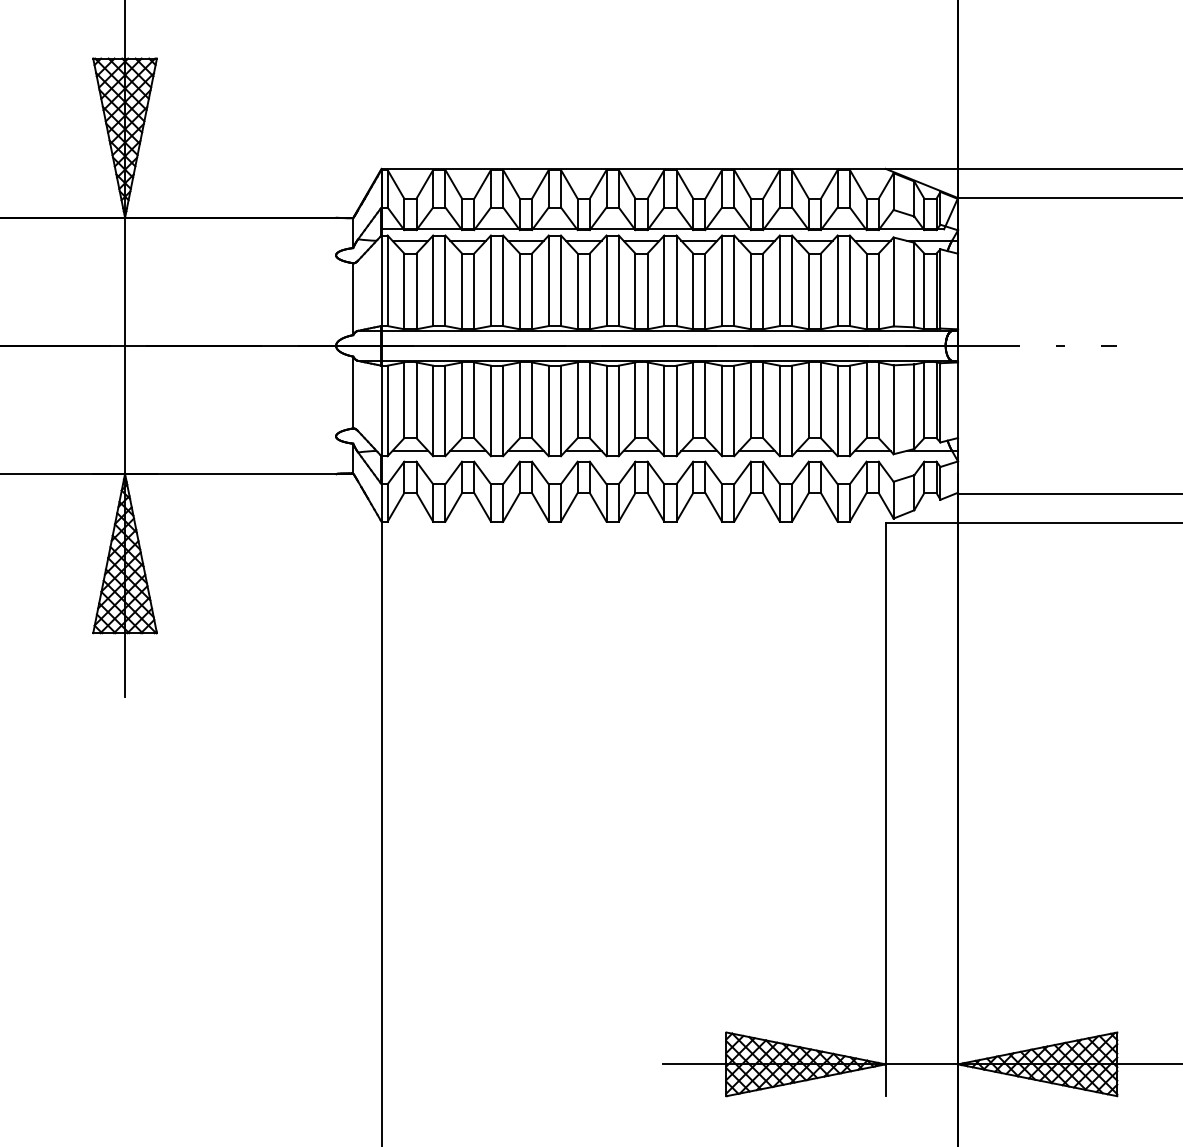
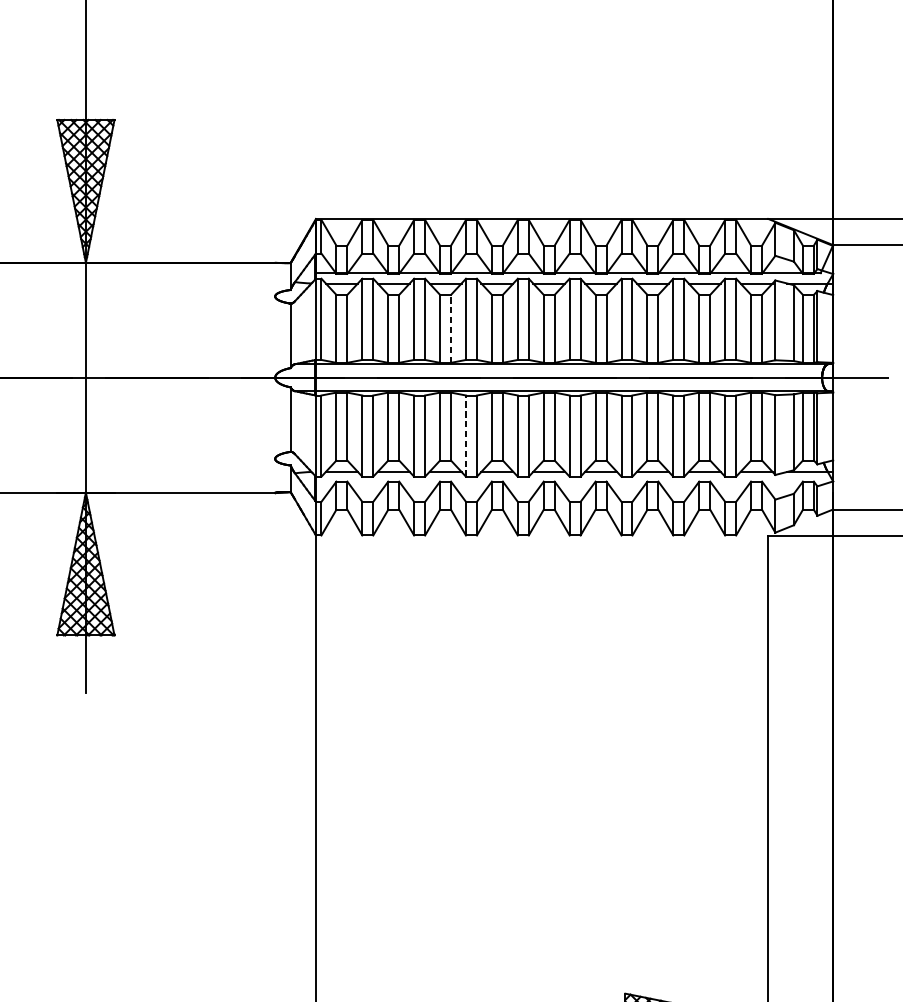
line: (532, 291) -> (451, 328), solid -> dashed
line: (548, 410) -> (465, 435), solid -> dashed

